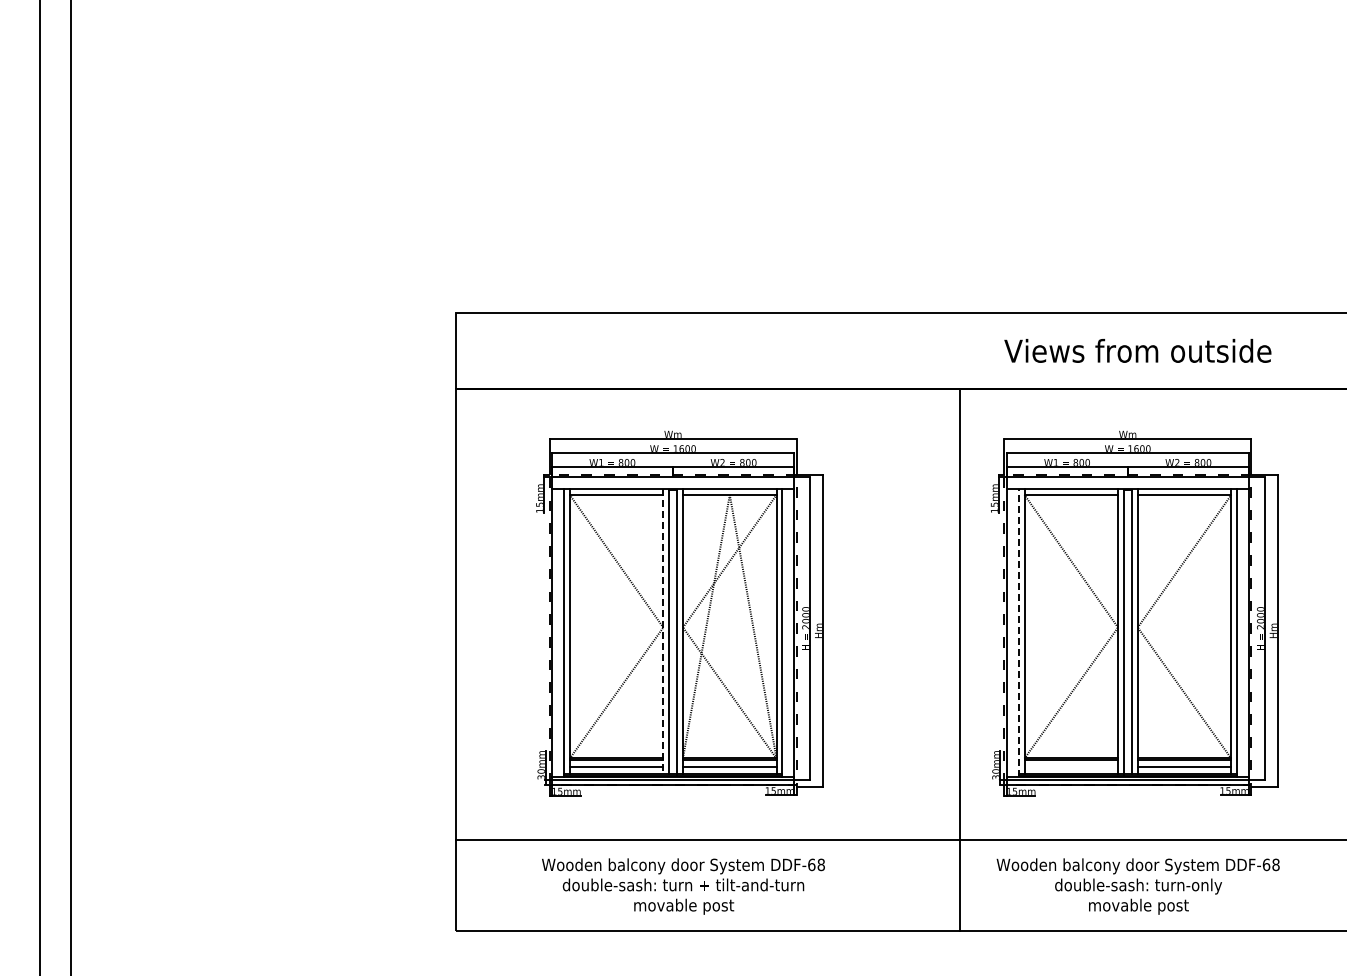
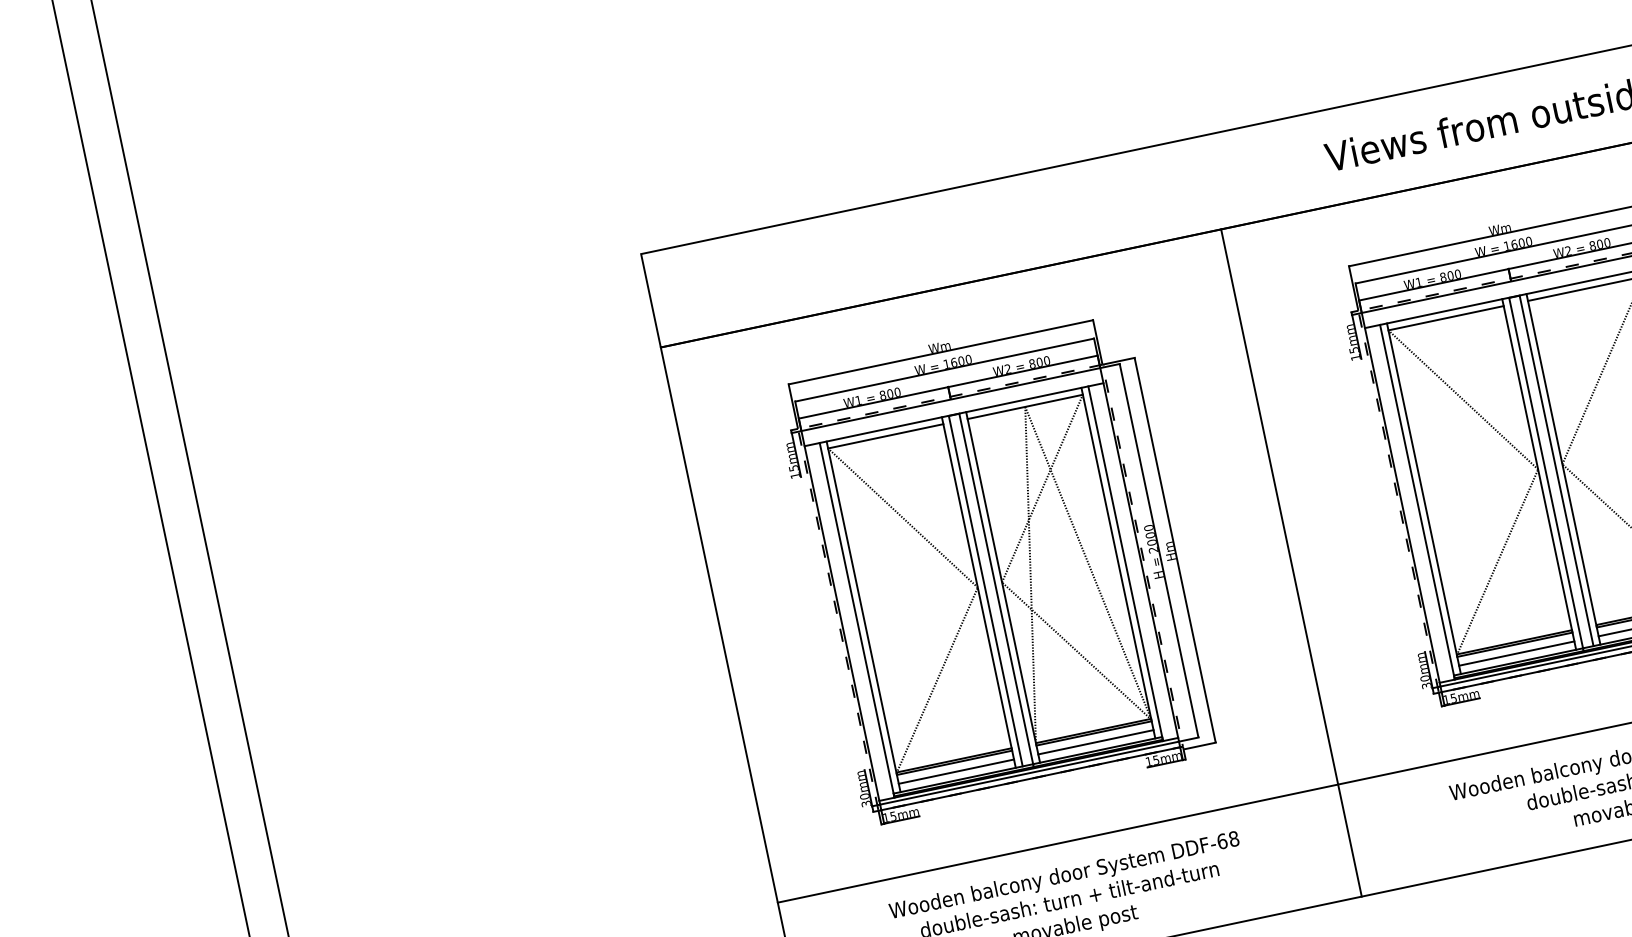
line: (663, 632) -> (979, 593), dashed -> solid
line: (1018, 633) -> (1416, 502), dashed -> solid
line: (960, 659) -> (1291, 562), moved
line: (1071, 767) -> (1517, 654), added

